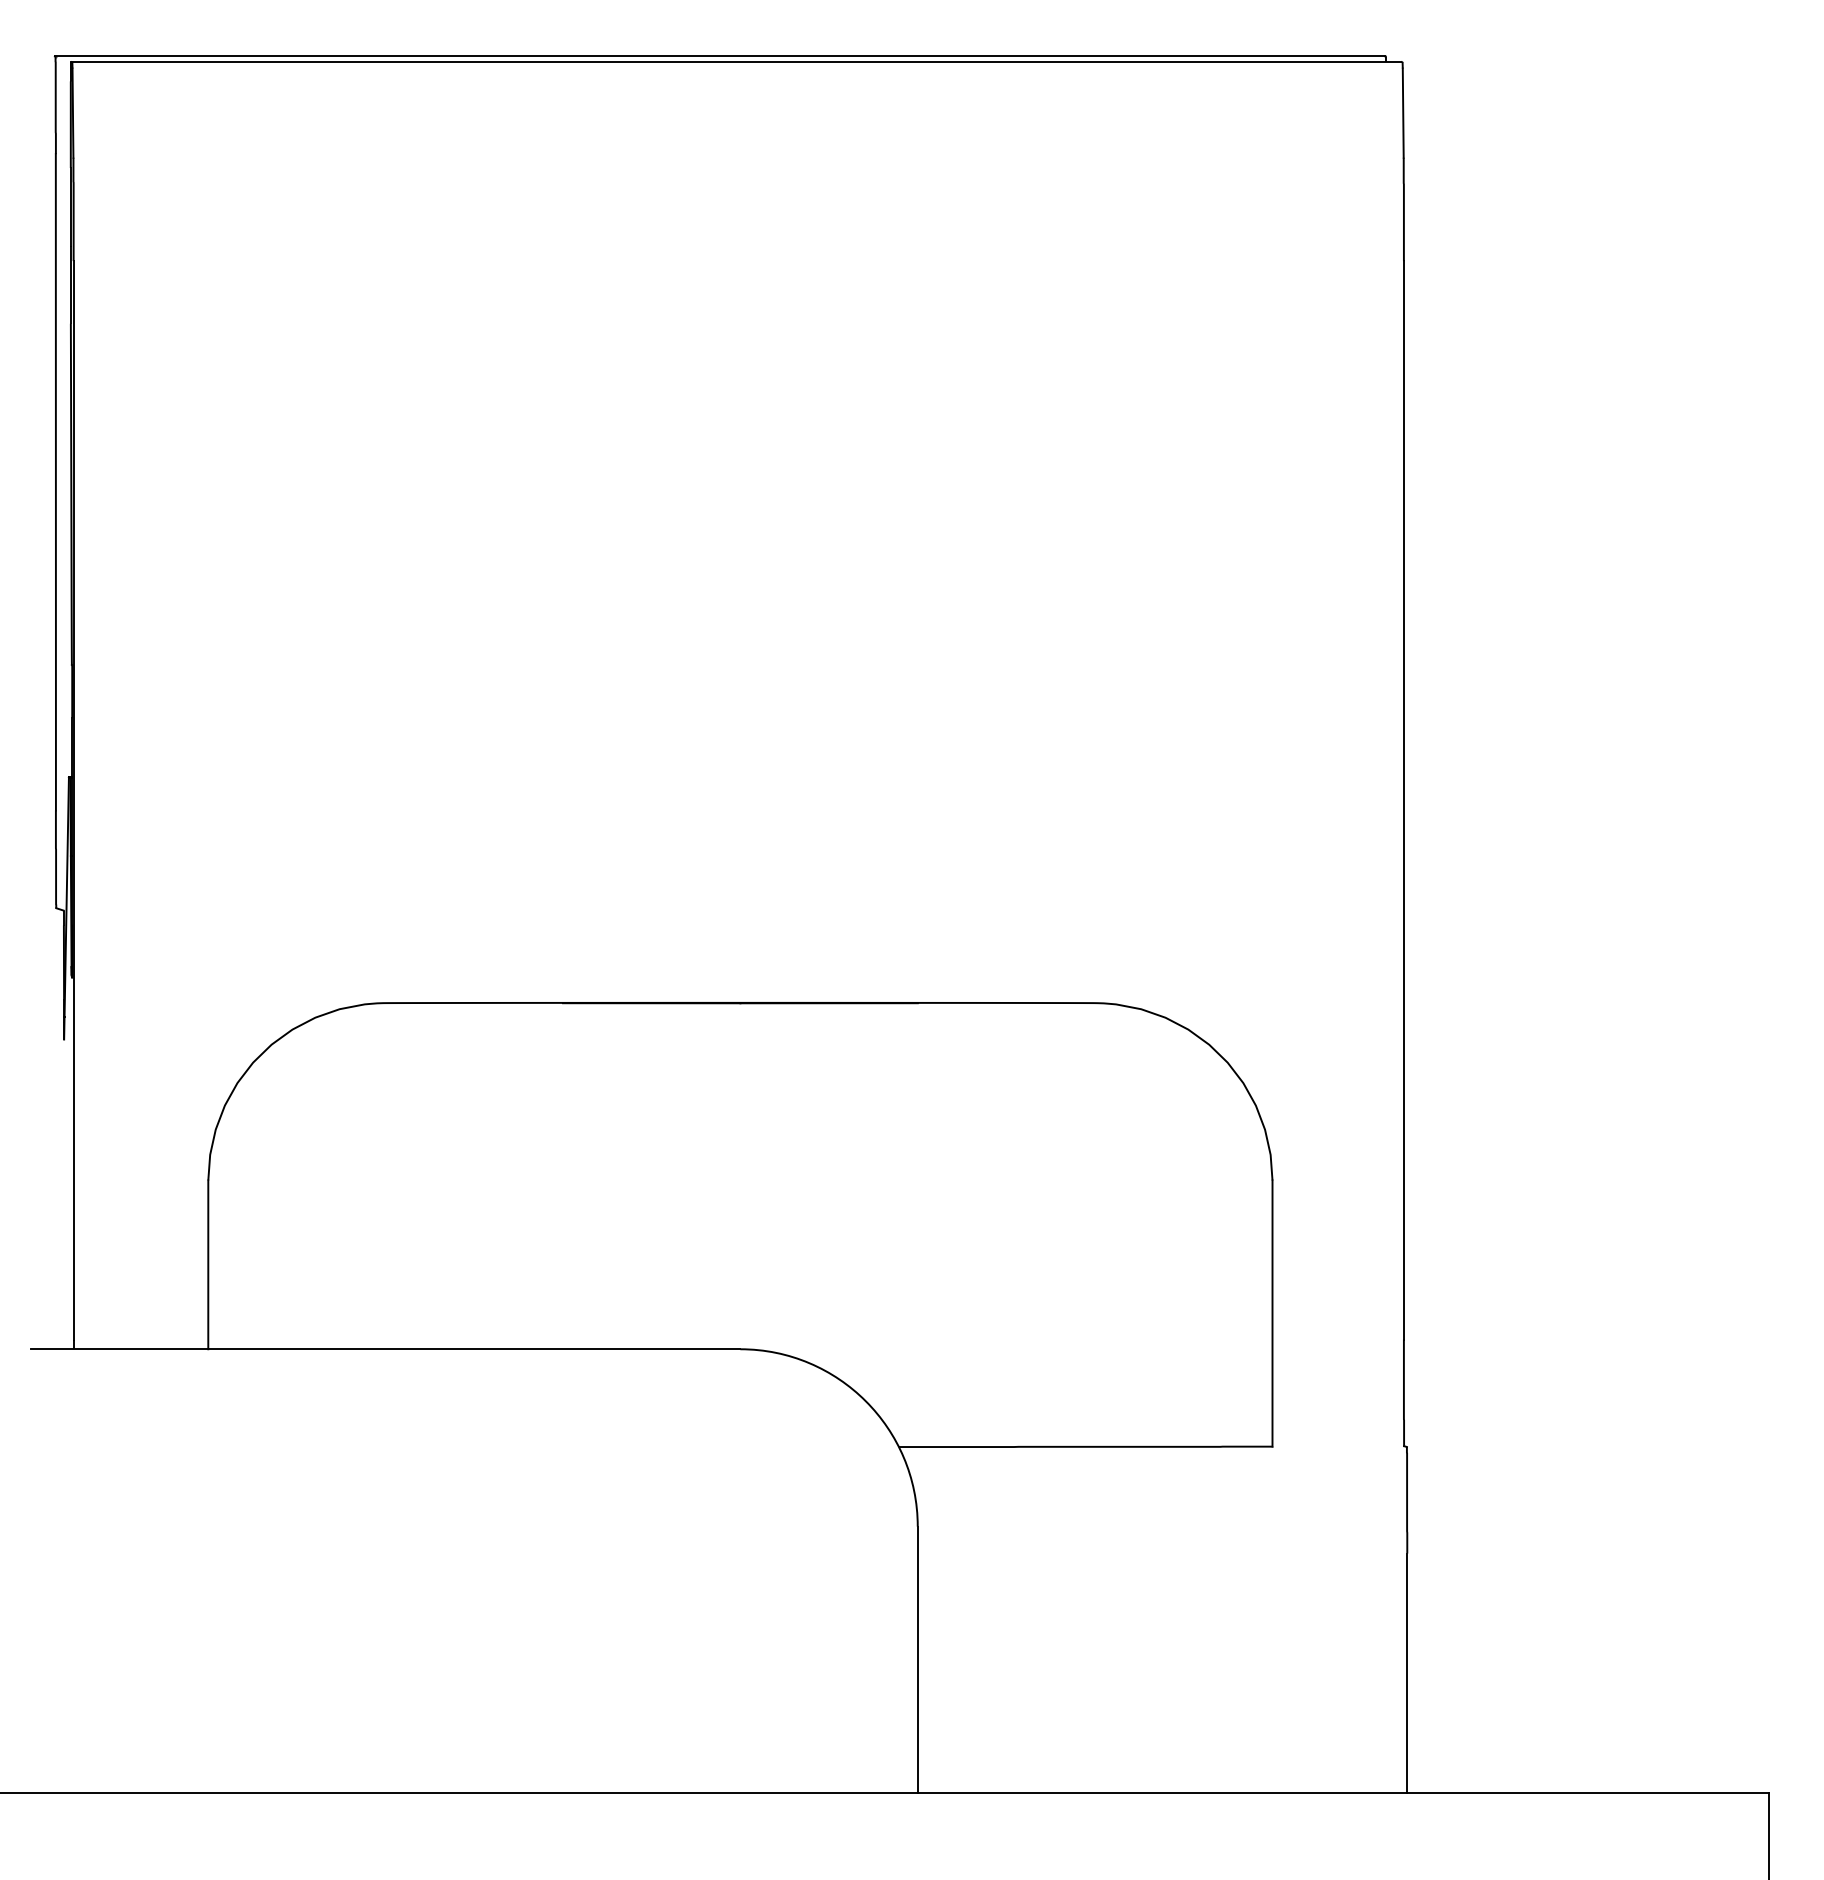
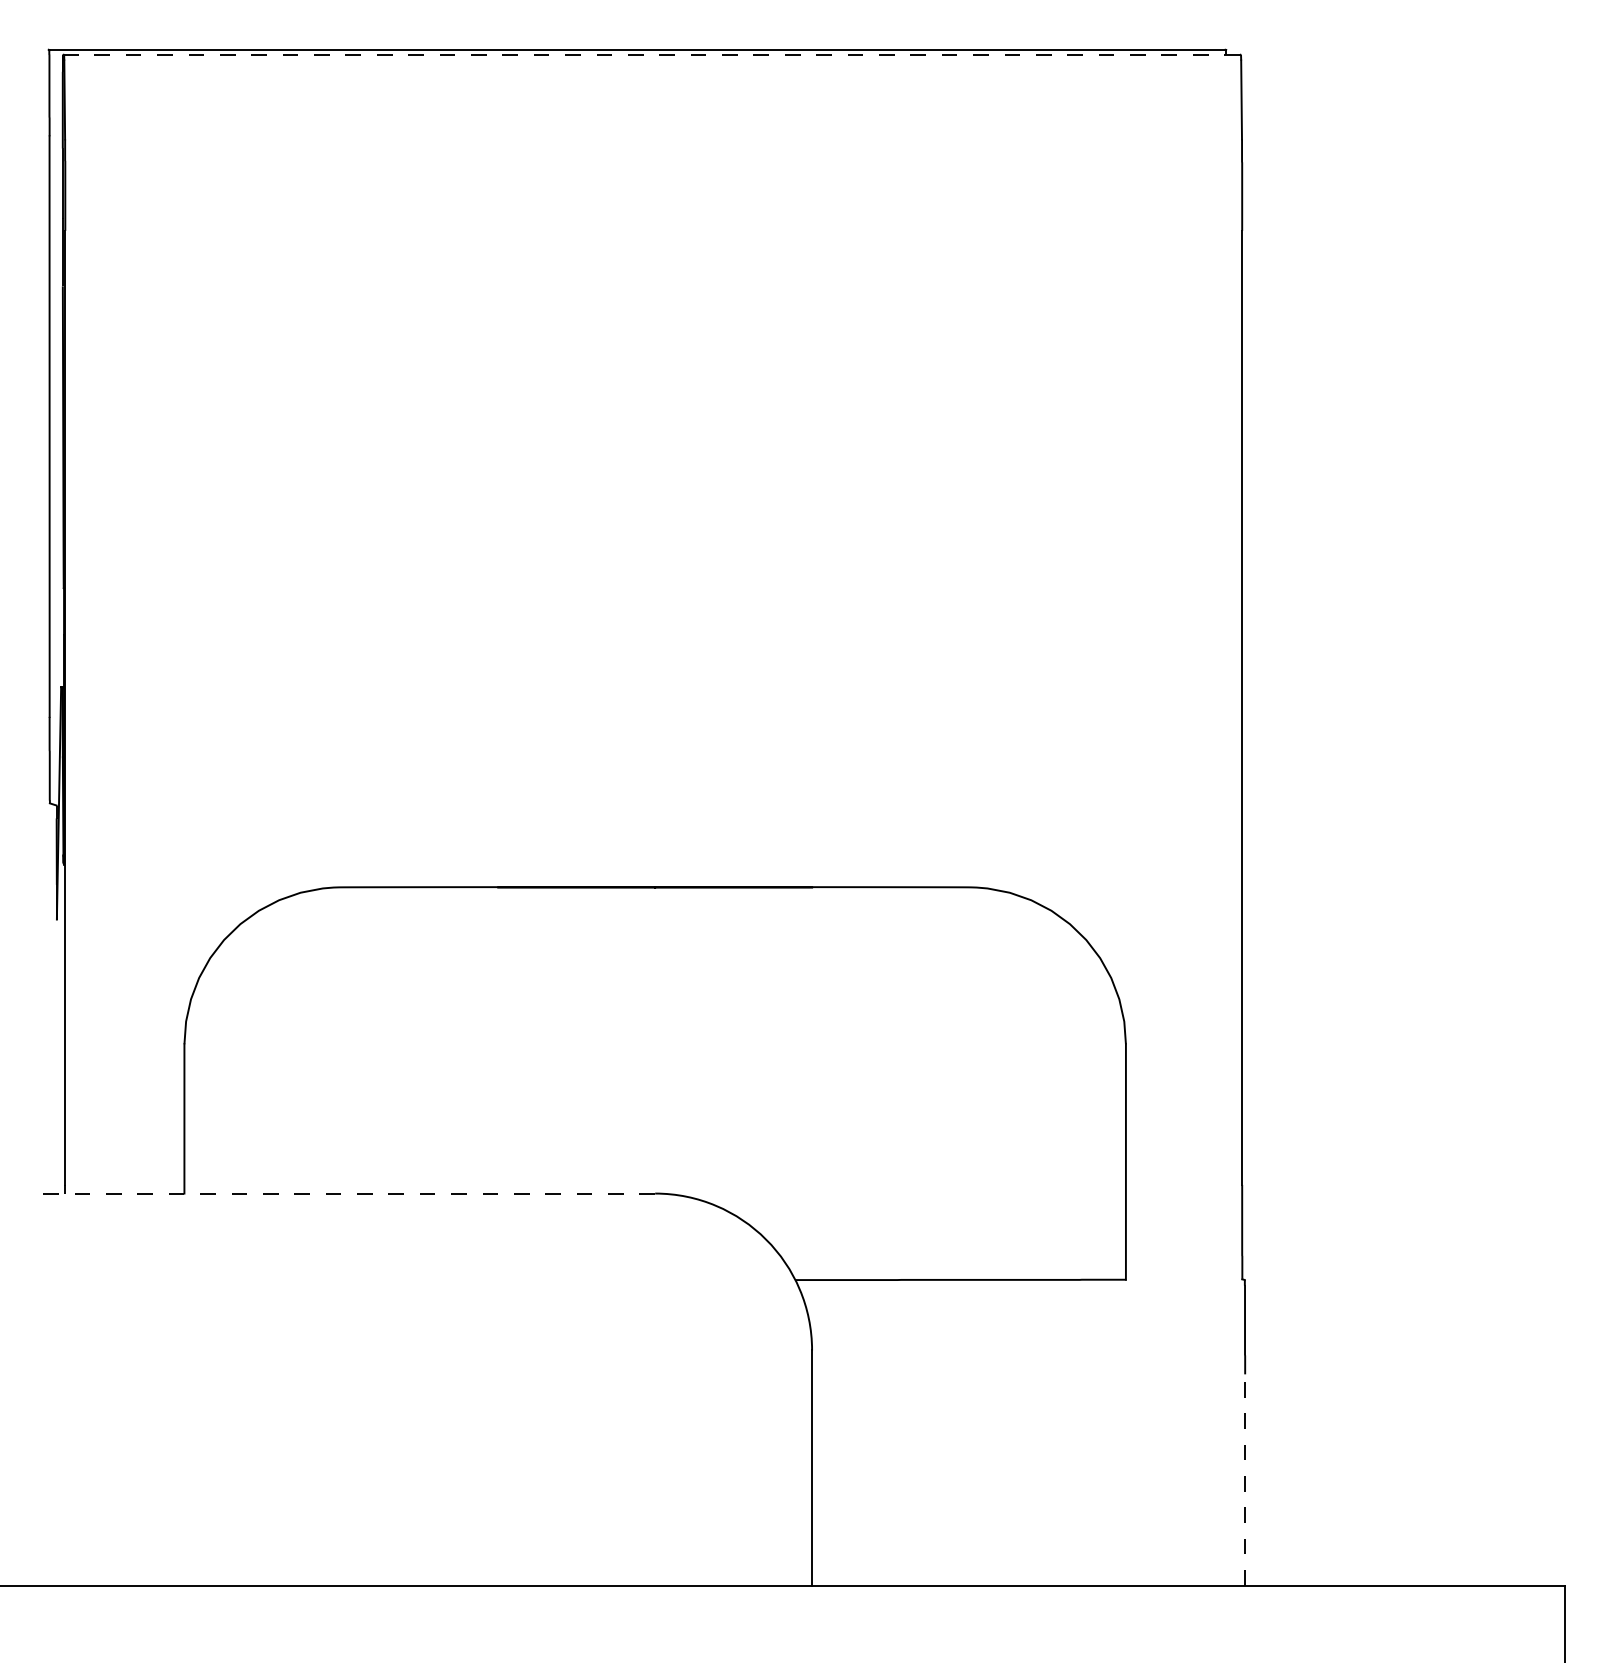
line: (735, 61) -> (650, 54), solid -> dashed
line: (385, 1349) -> (341, 1193), solid -> dashed
line: (1407, 1673) -> (1245, 1480), solid -> dashed

